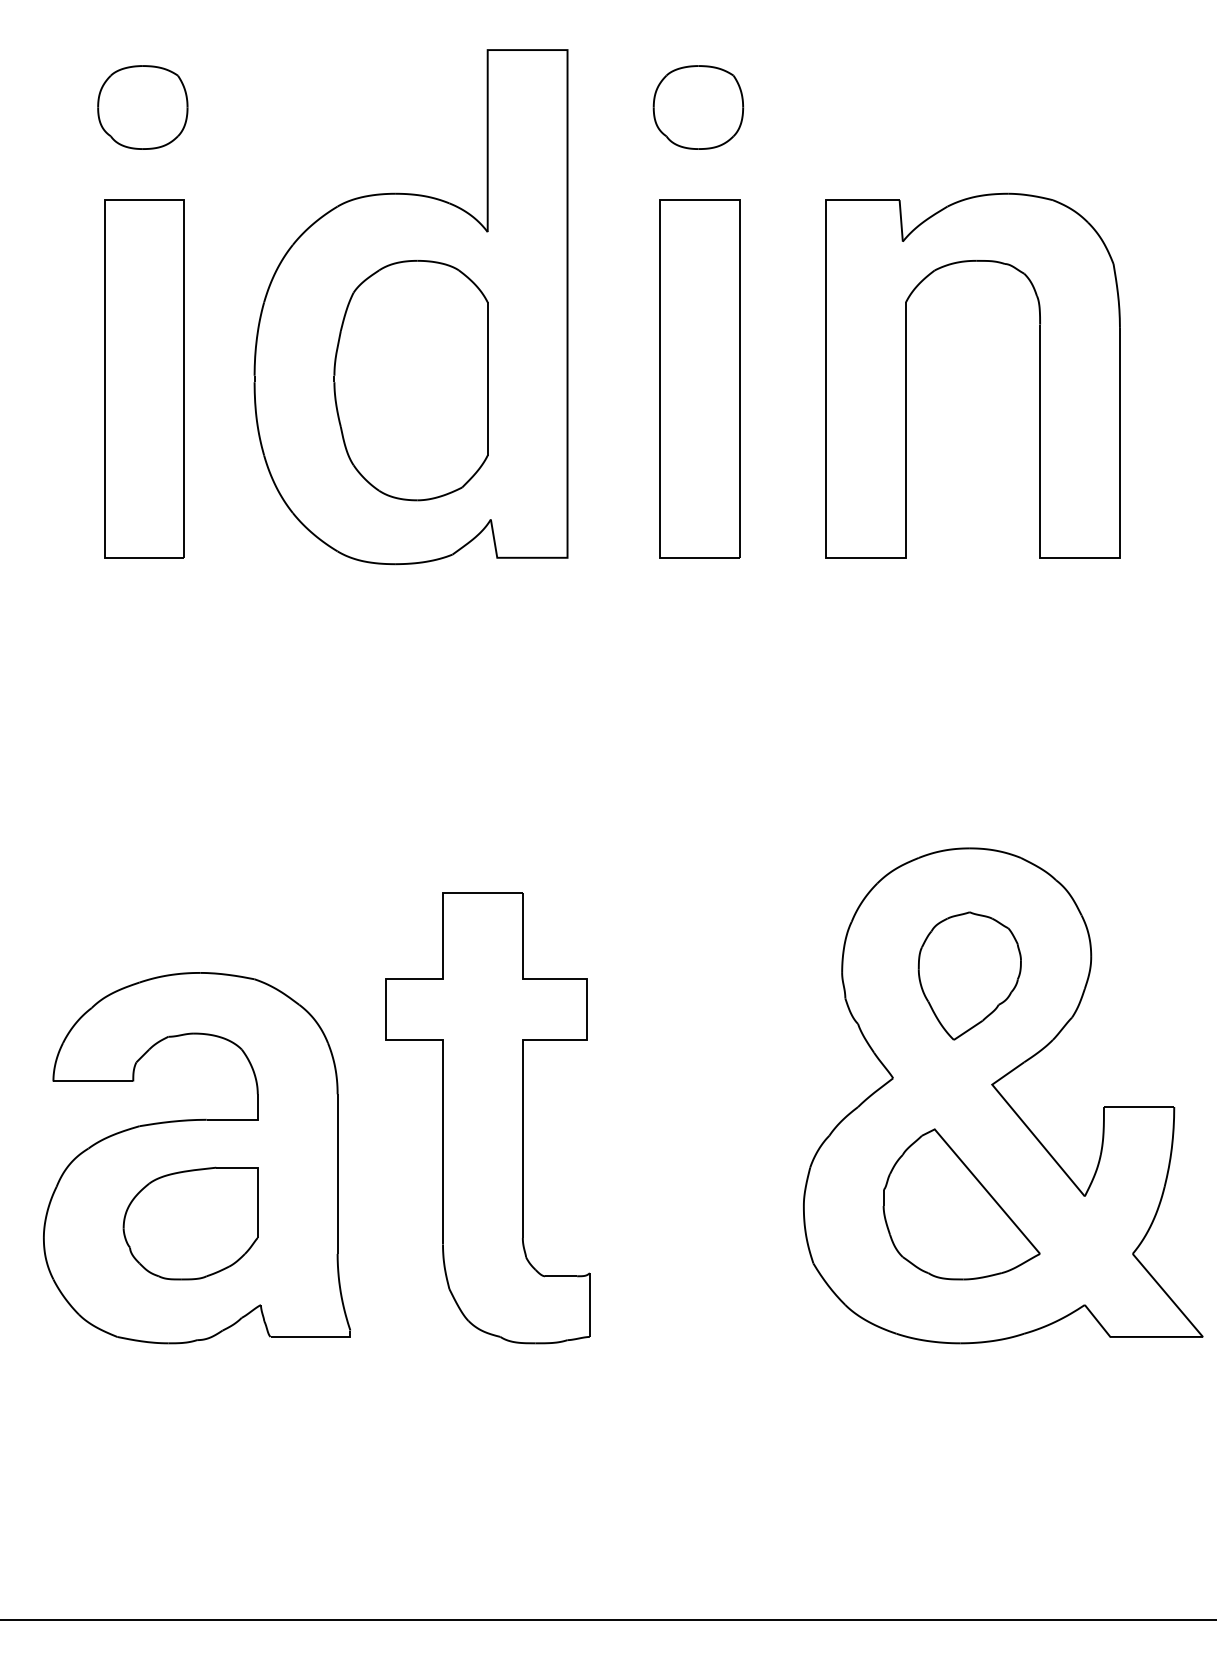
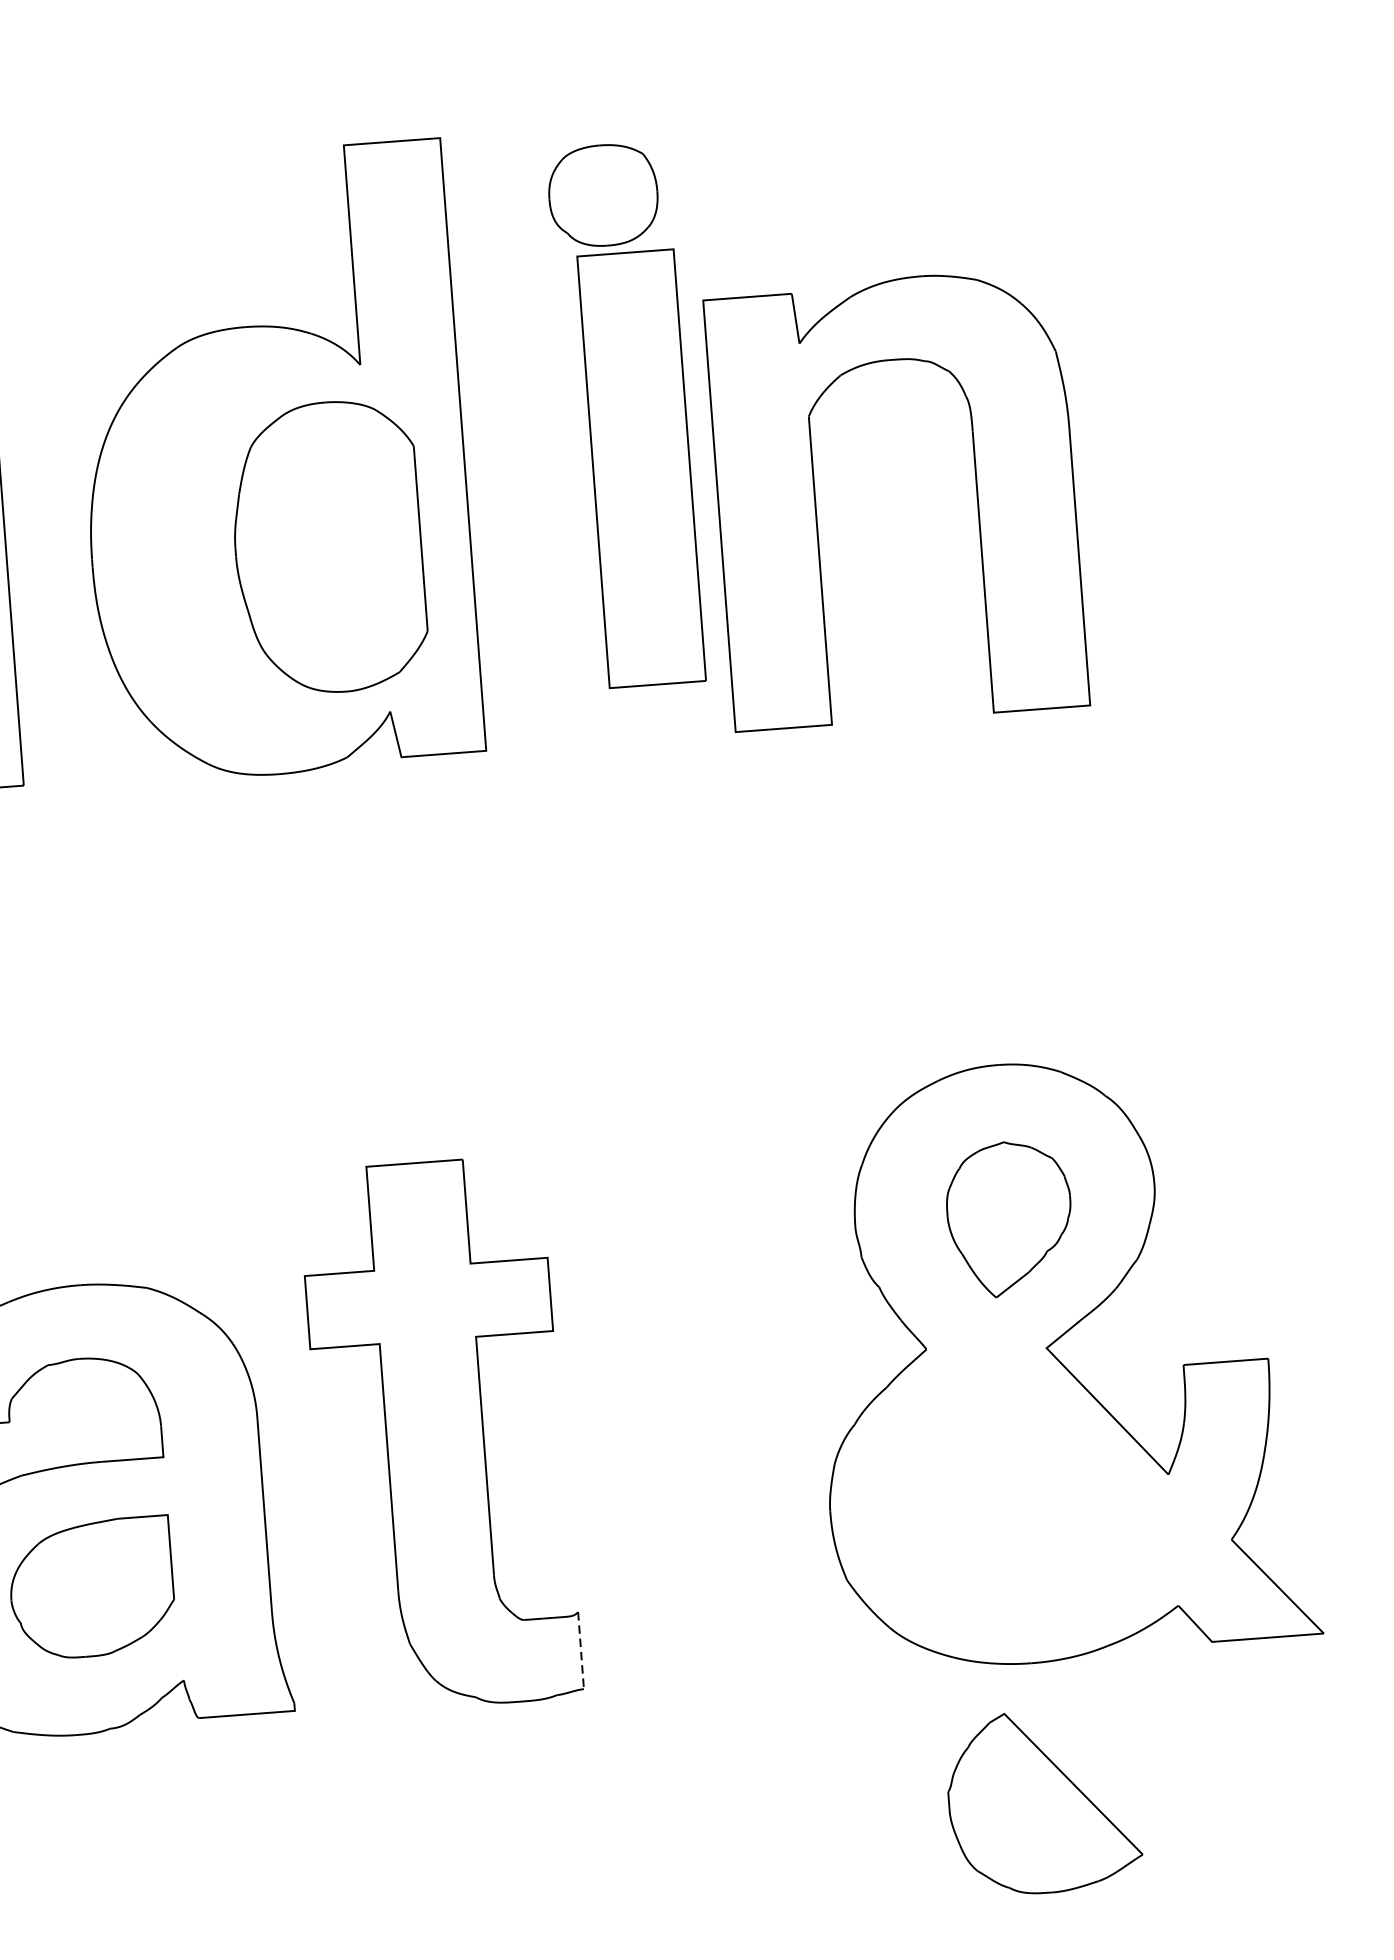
part: (906, 375) -> (816, 504), moved
part: (699, 378) -> (640, 468), moved
part: (410, 380) -> (327, 547), moved
part: (961, 1204) -> (1043, 1802), moved
line: (589, 1305) -> (580, 1651), solid -> dashed

